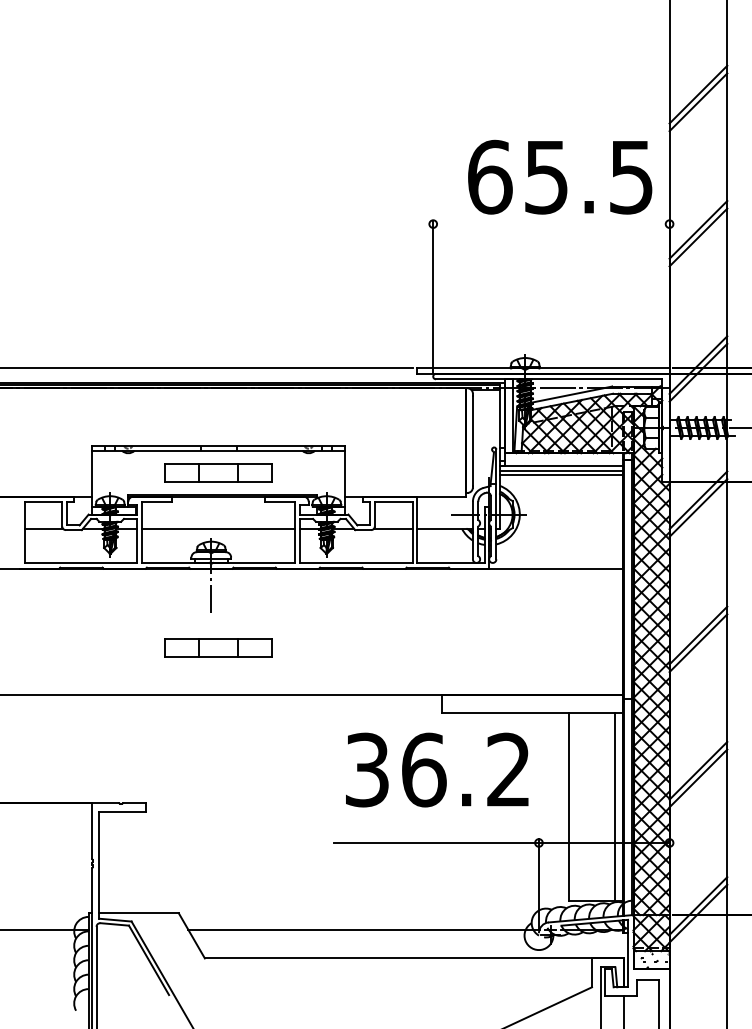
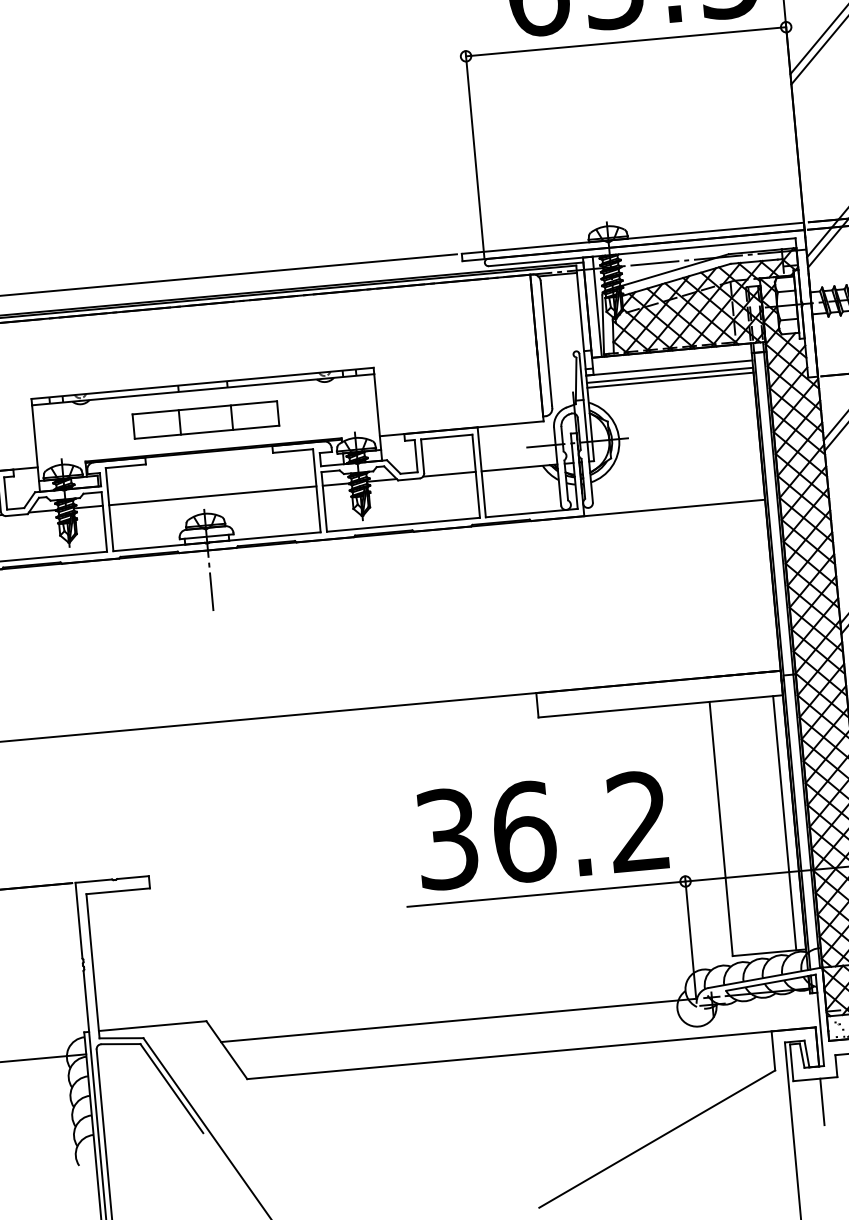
line: (551, 224) -> (626, 42), added
part: (218, 647) -> (227, 656), removed
text: (437, 769) -> (542, 829), moved

